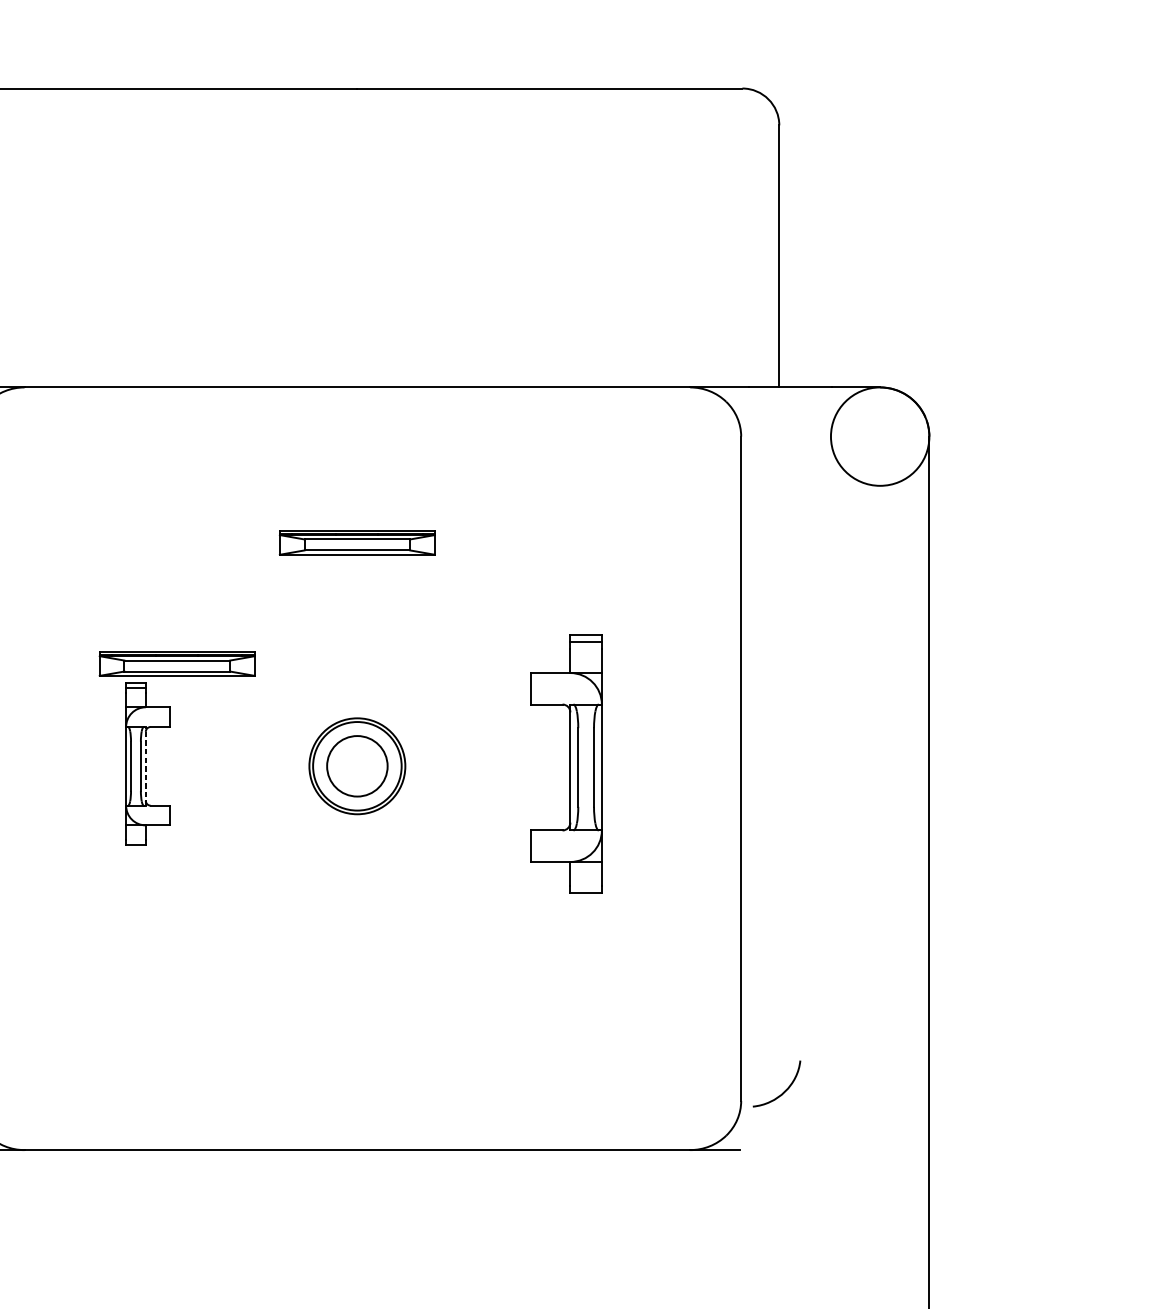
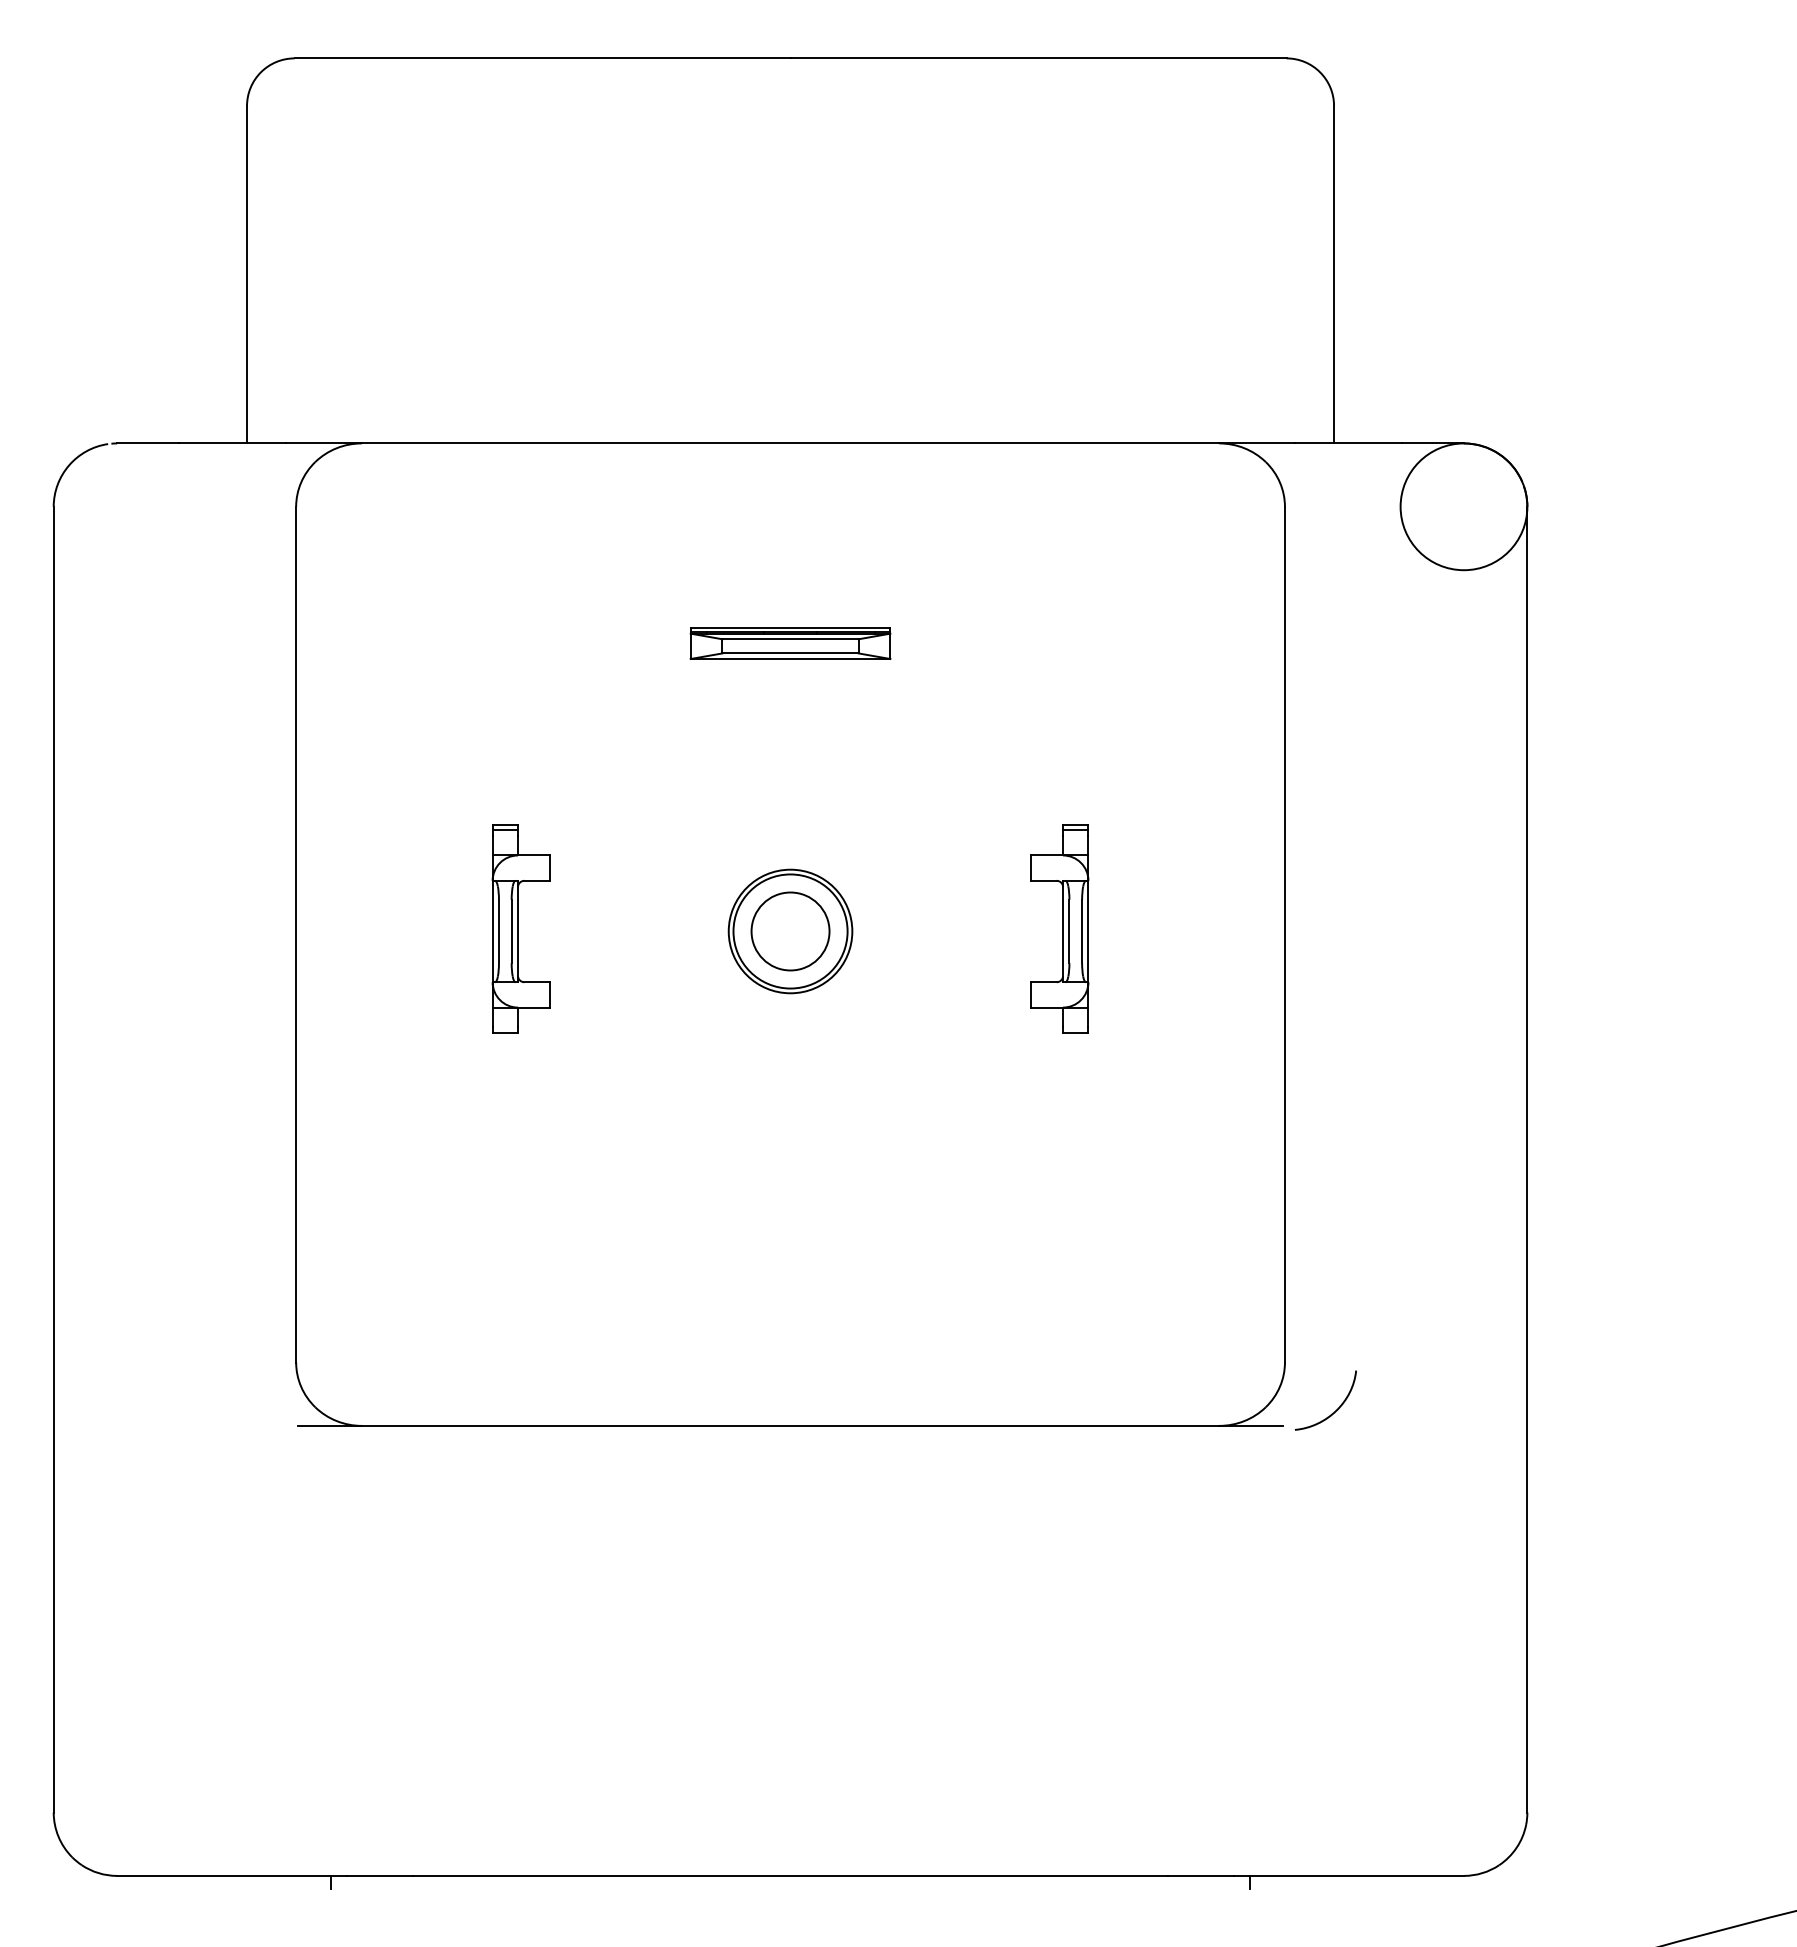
part: (177, 663) -> (558, 799), removed
part: (566, 763) -> (1059, 928), size x0.62
line: (146, 766) -> (518, 931), dashed -> solid
curve: (784, 1091) -> (1335, 1410), moved

